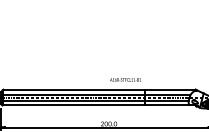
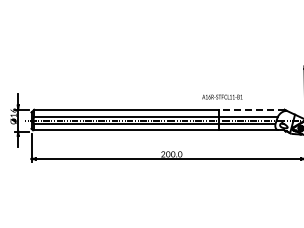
text: (125, 79) -> (222, 96), moved
line: (170, 89) -> (251, 109), solid -> dashed

